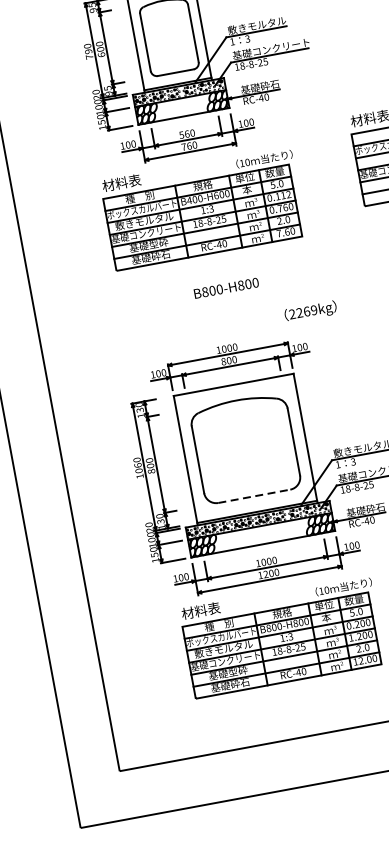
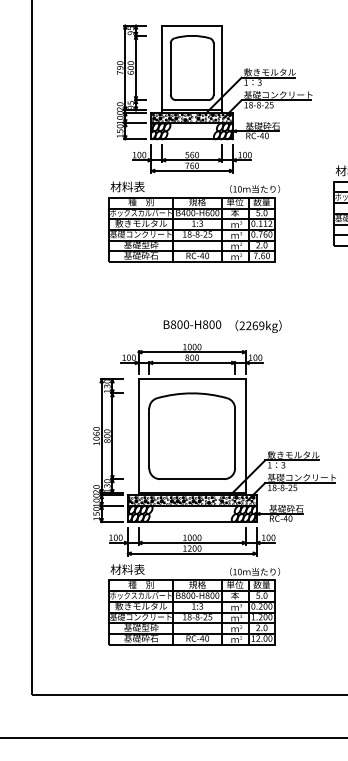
text: (226, 288) -> (192, 324), moved
text: (310, 311) -> (258, 326), moved
line: (254, 496) -> (192, 479), dashed -> solid

